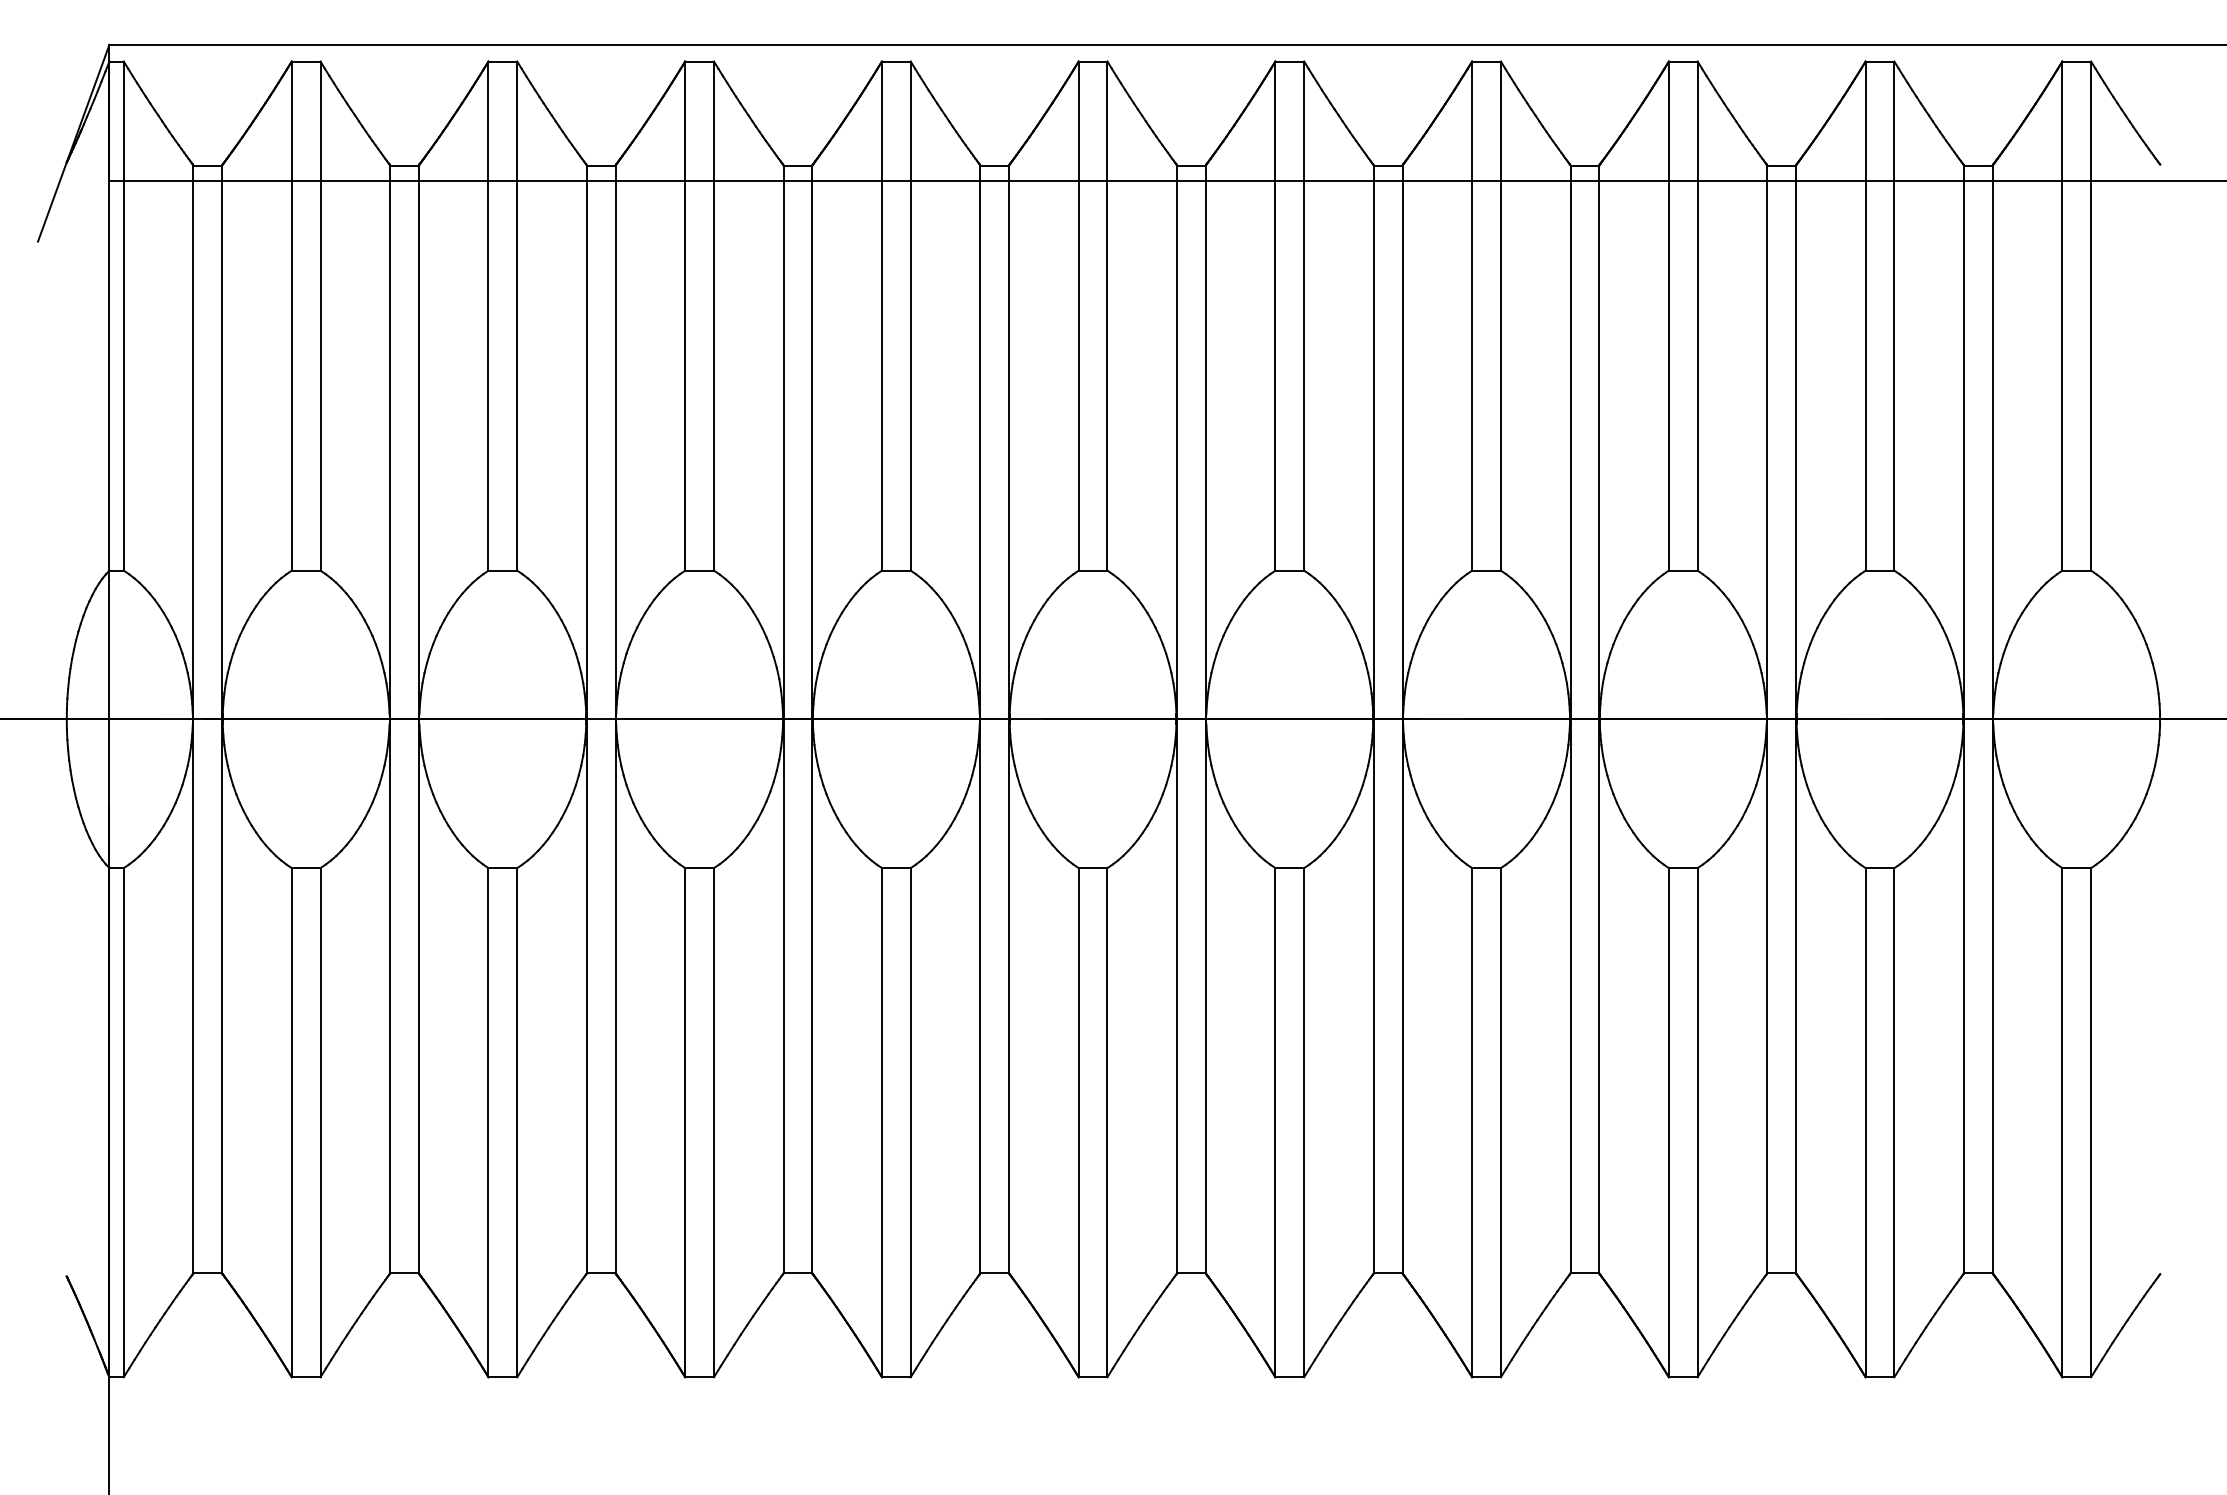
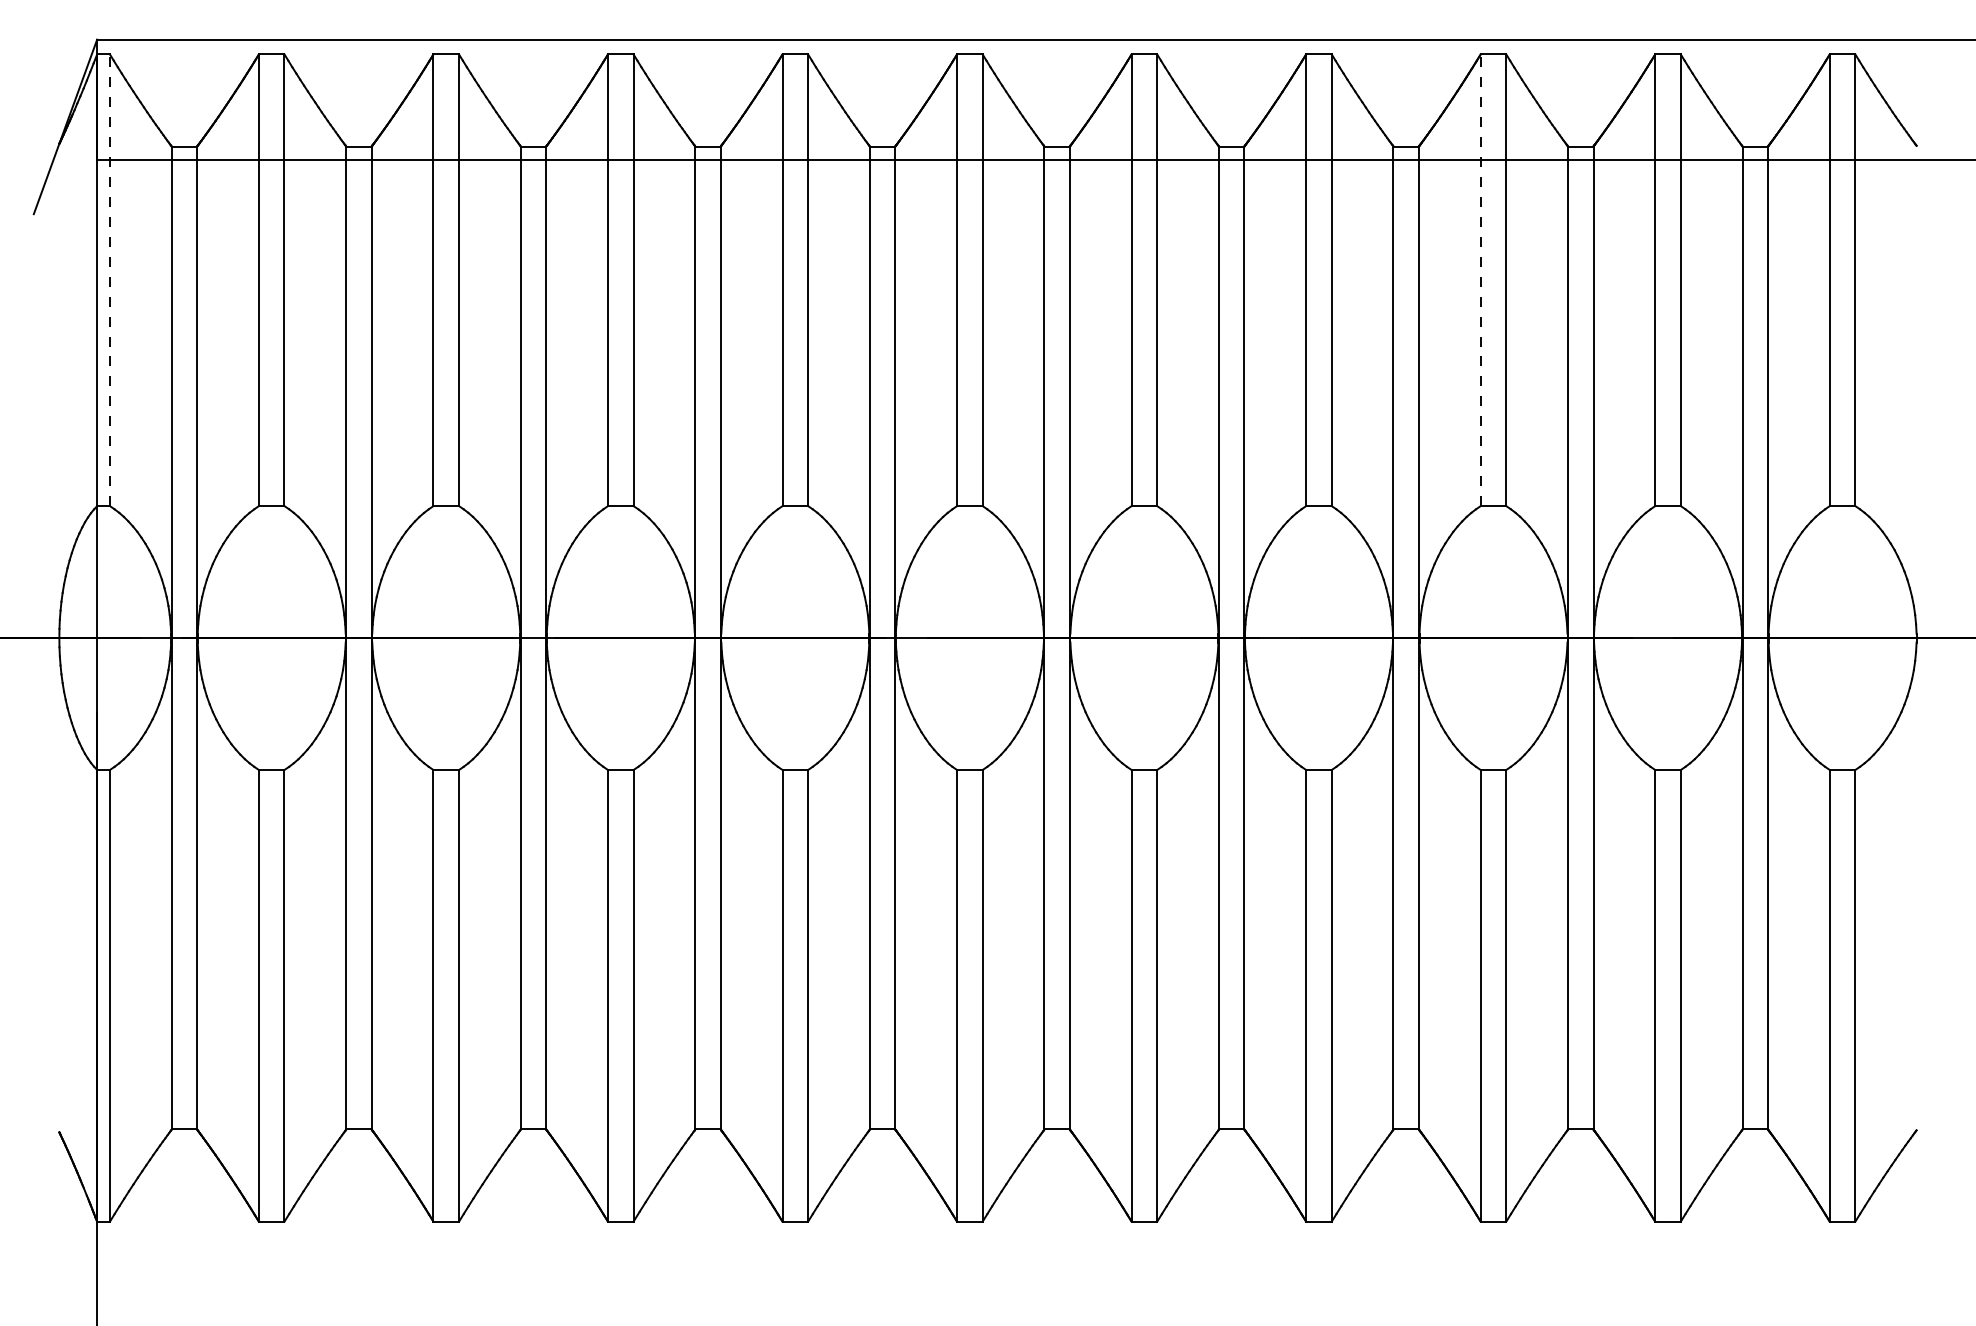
line: (123, 316) -> (109, 280), solid -> dashed
line: (1668, 316) -> (1480, 280), solid -> dashed

